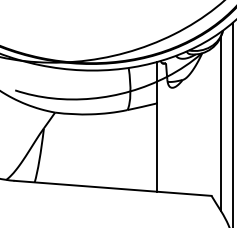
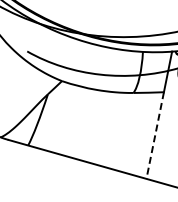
line: (157, 148) -> (155, 136), solid -> dashed

